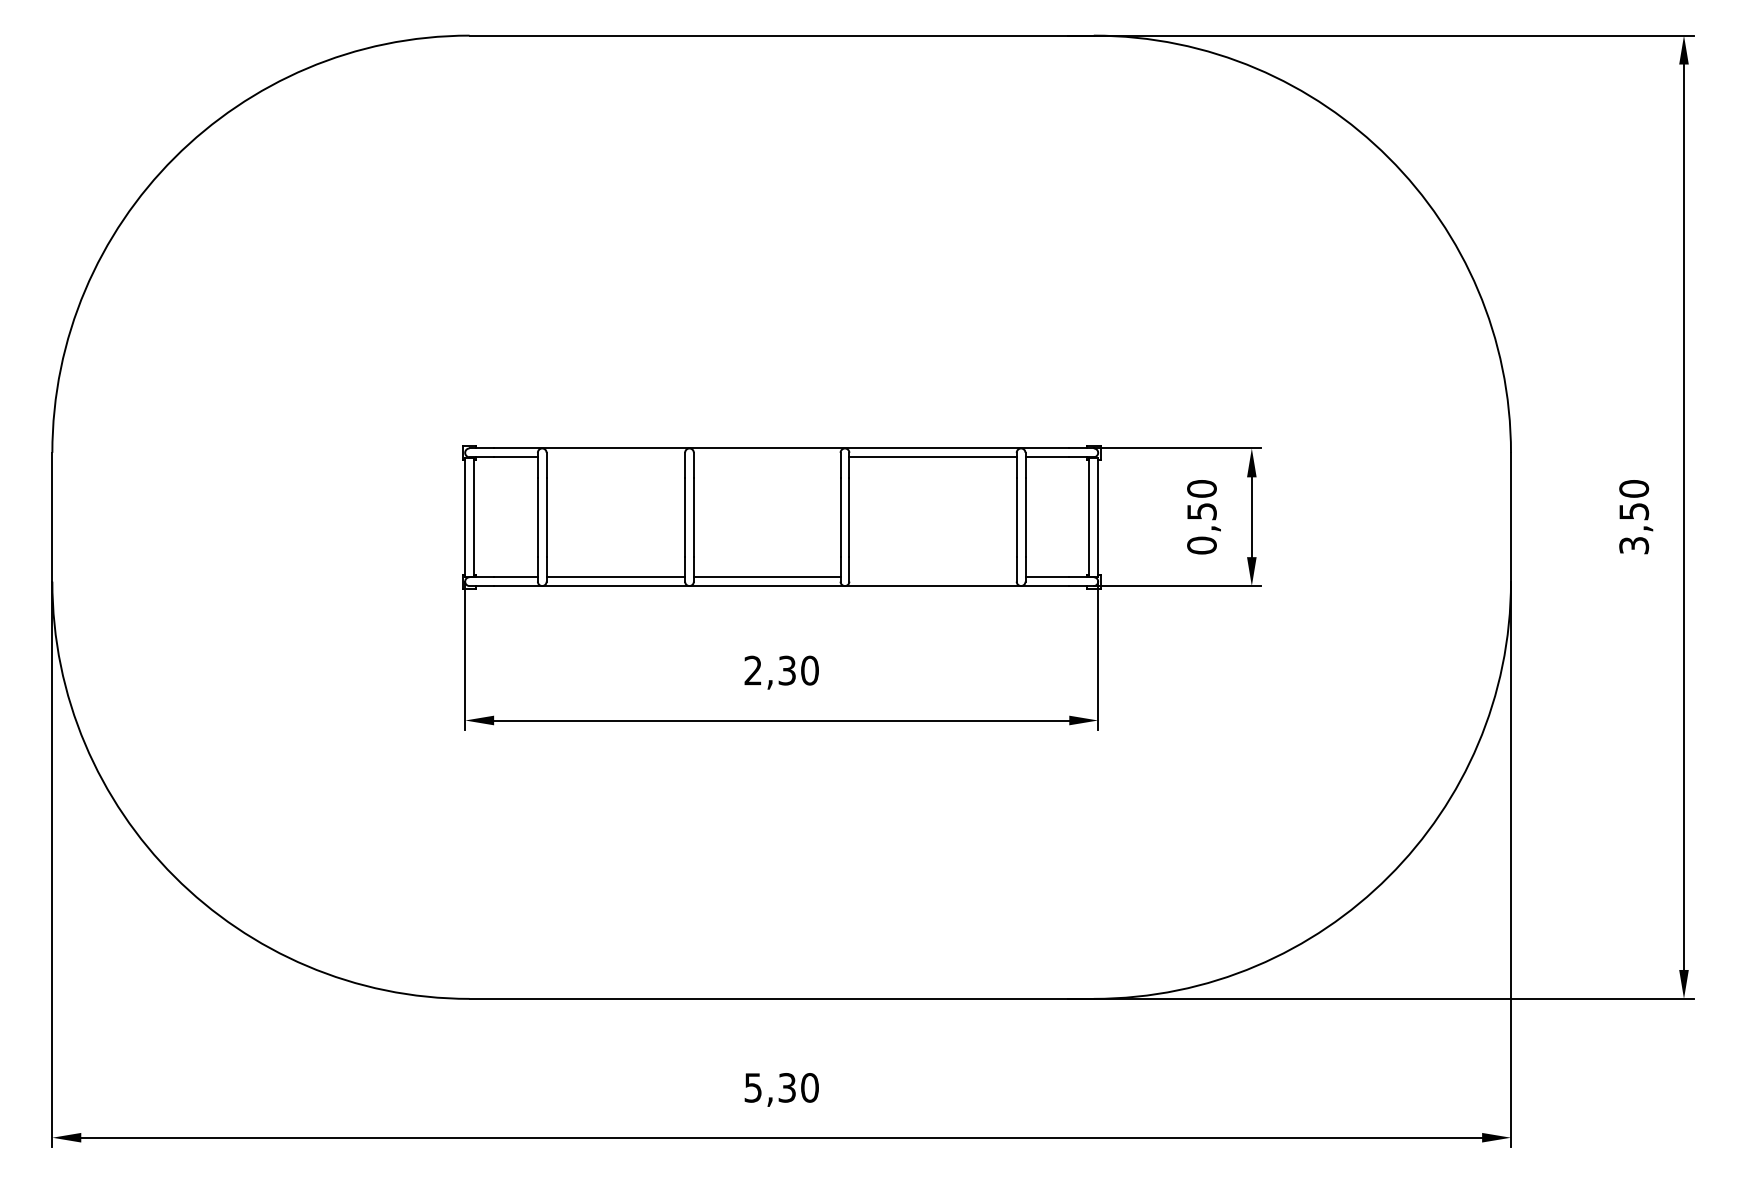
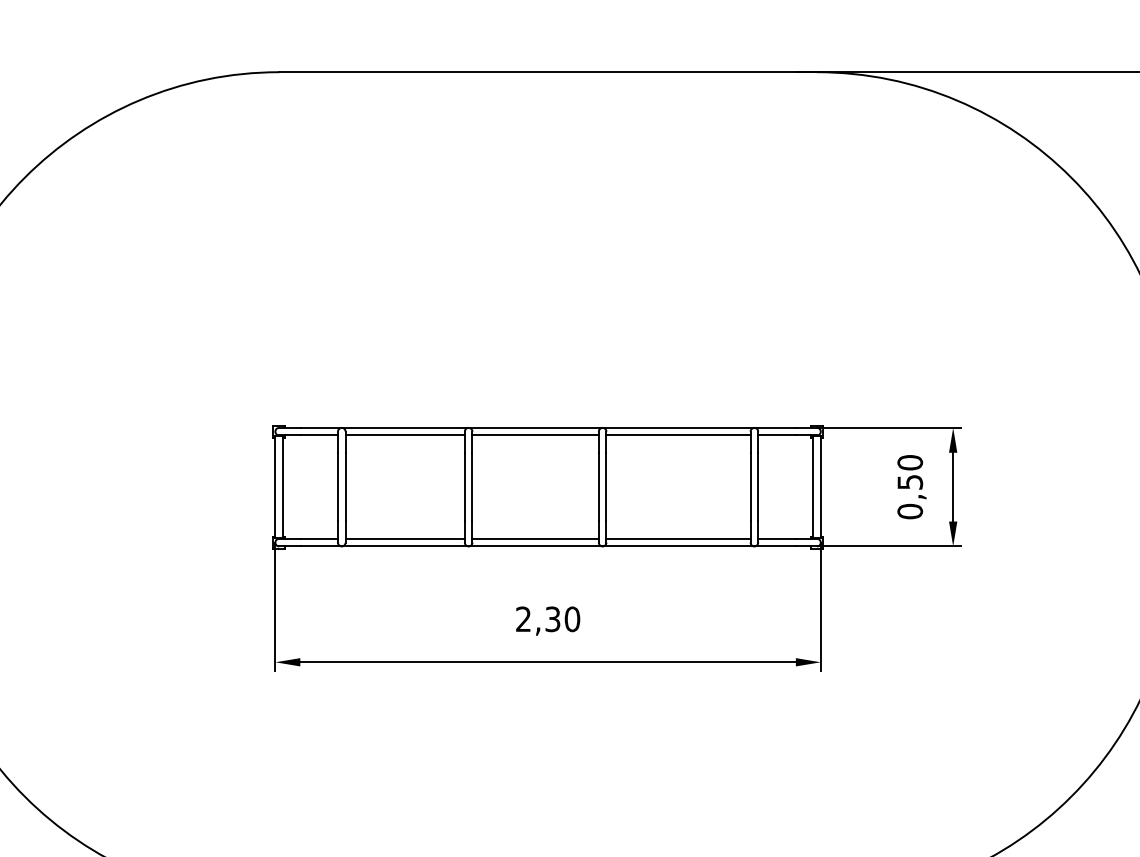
line: (615, 457) -> (404, 435), added
line: (766, 457) -> (535, 435), added
line: (932, 577) -> (678, 539), added

